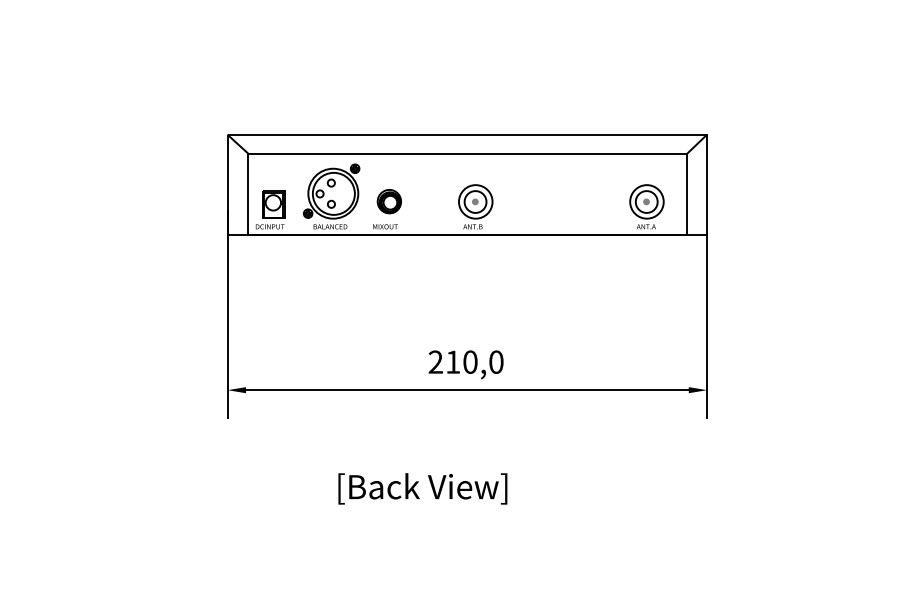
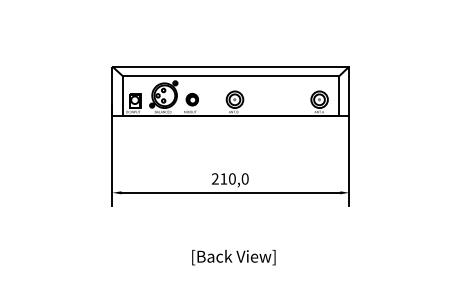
text: (422, 488) -> (233, 257), moved

